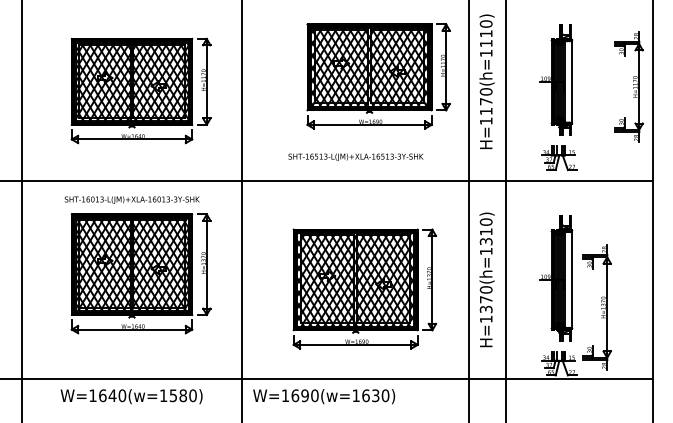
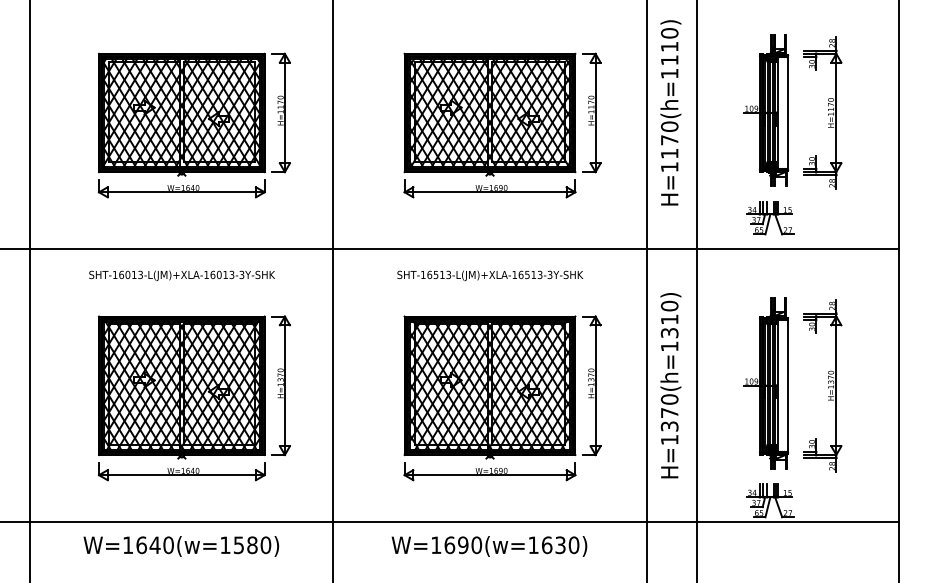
part: (378, 76) -> (502, 125), moved
part: (633, 87) -> (828, 113), moved
text: (356, 157) -> (490, 275), moved
part: (140, 273) -> (193, 398), moved
part: (601, 308) -> (828, 386), moved
text: (324, 396) -> (489, 546), moved

